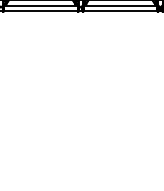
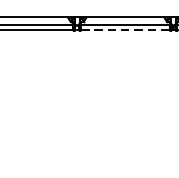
line: (120, 10) -> (125, 29), solid -> dashed

